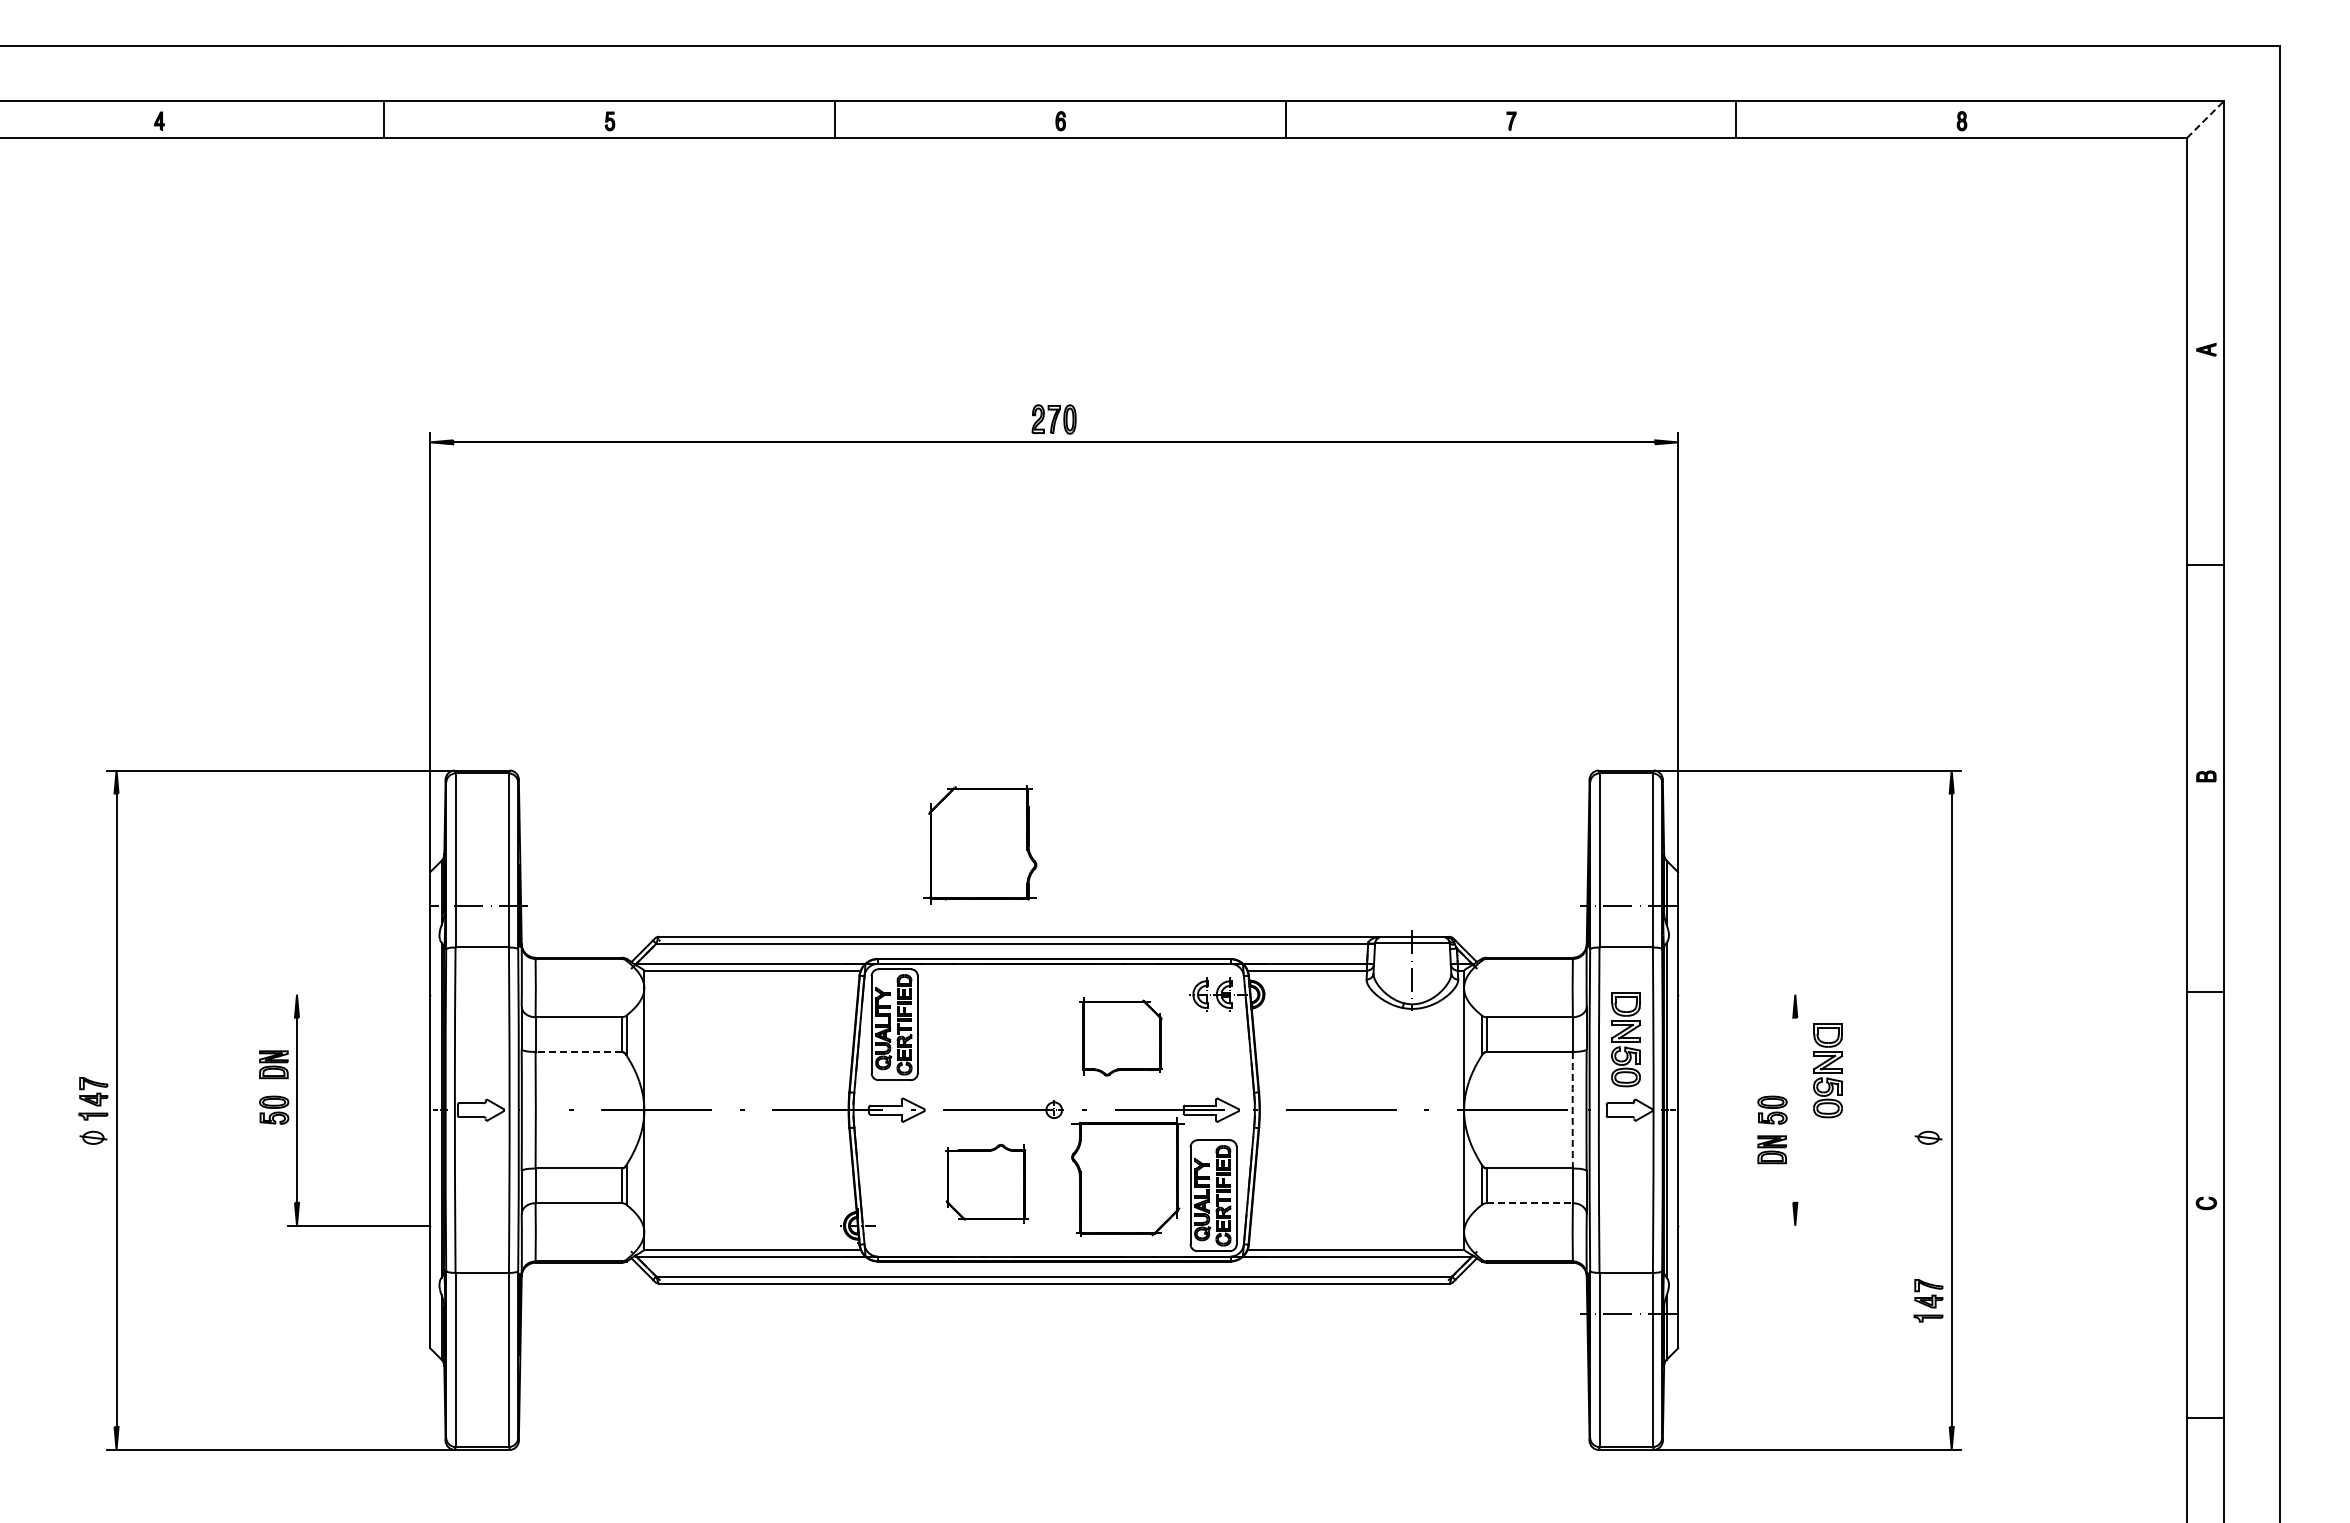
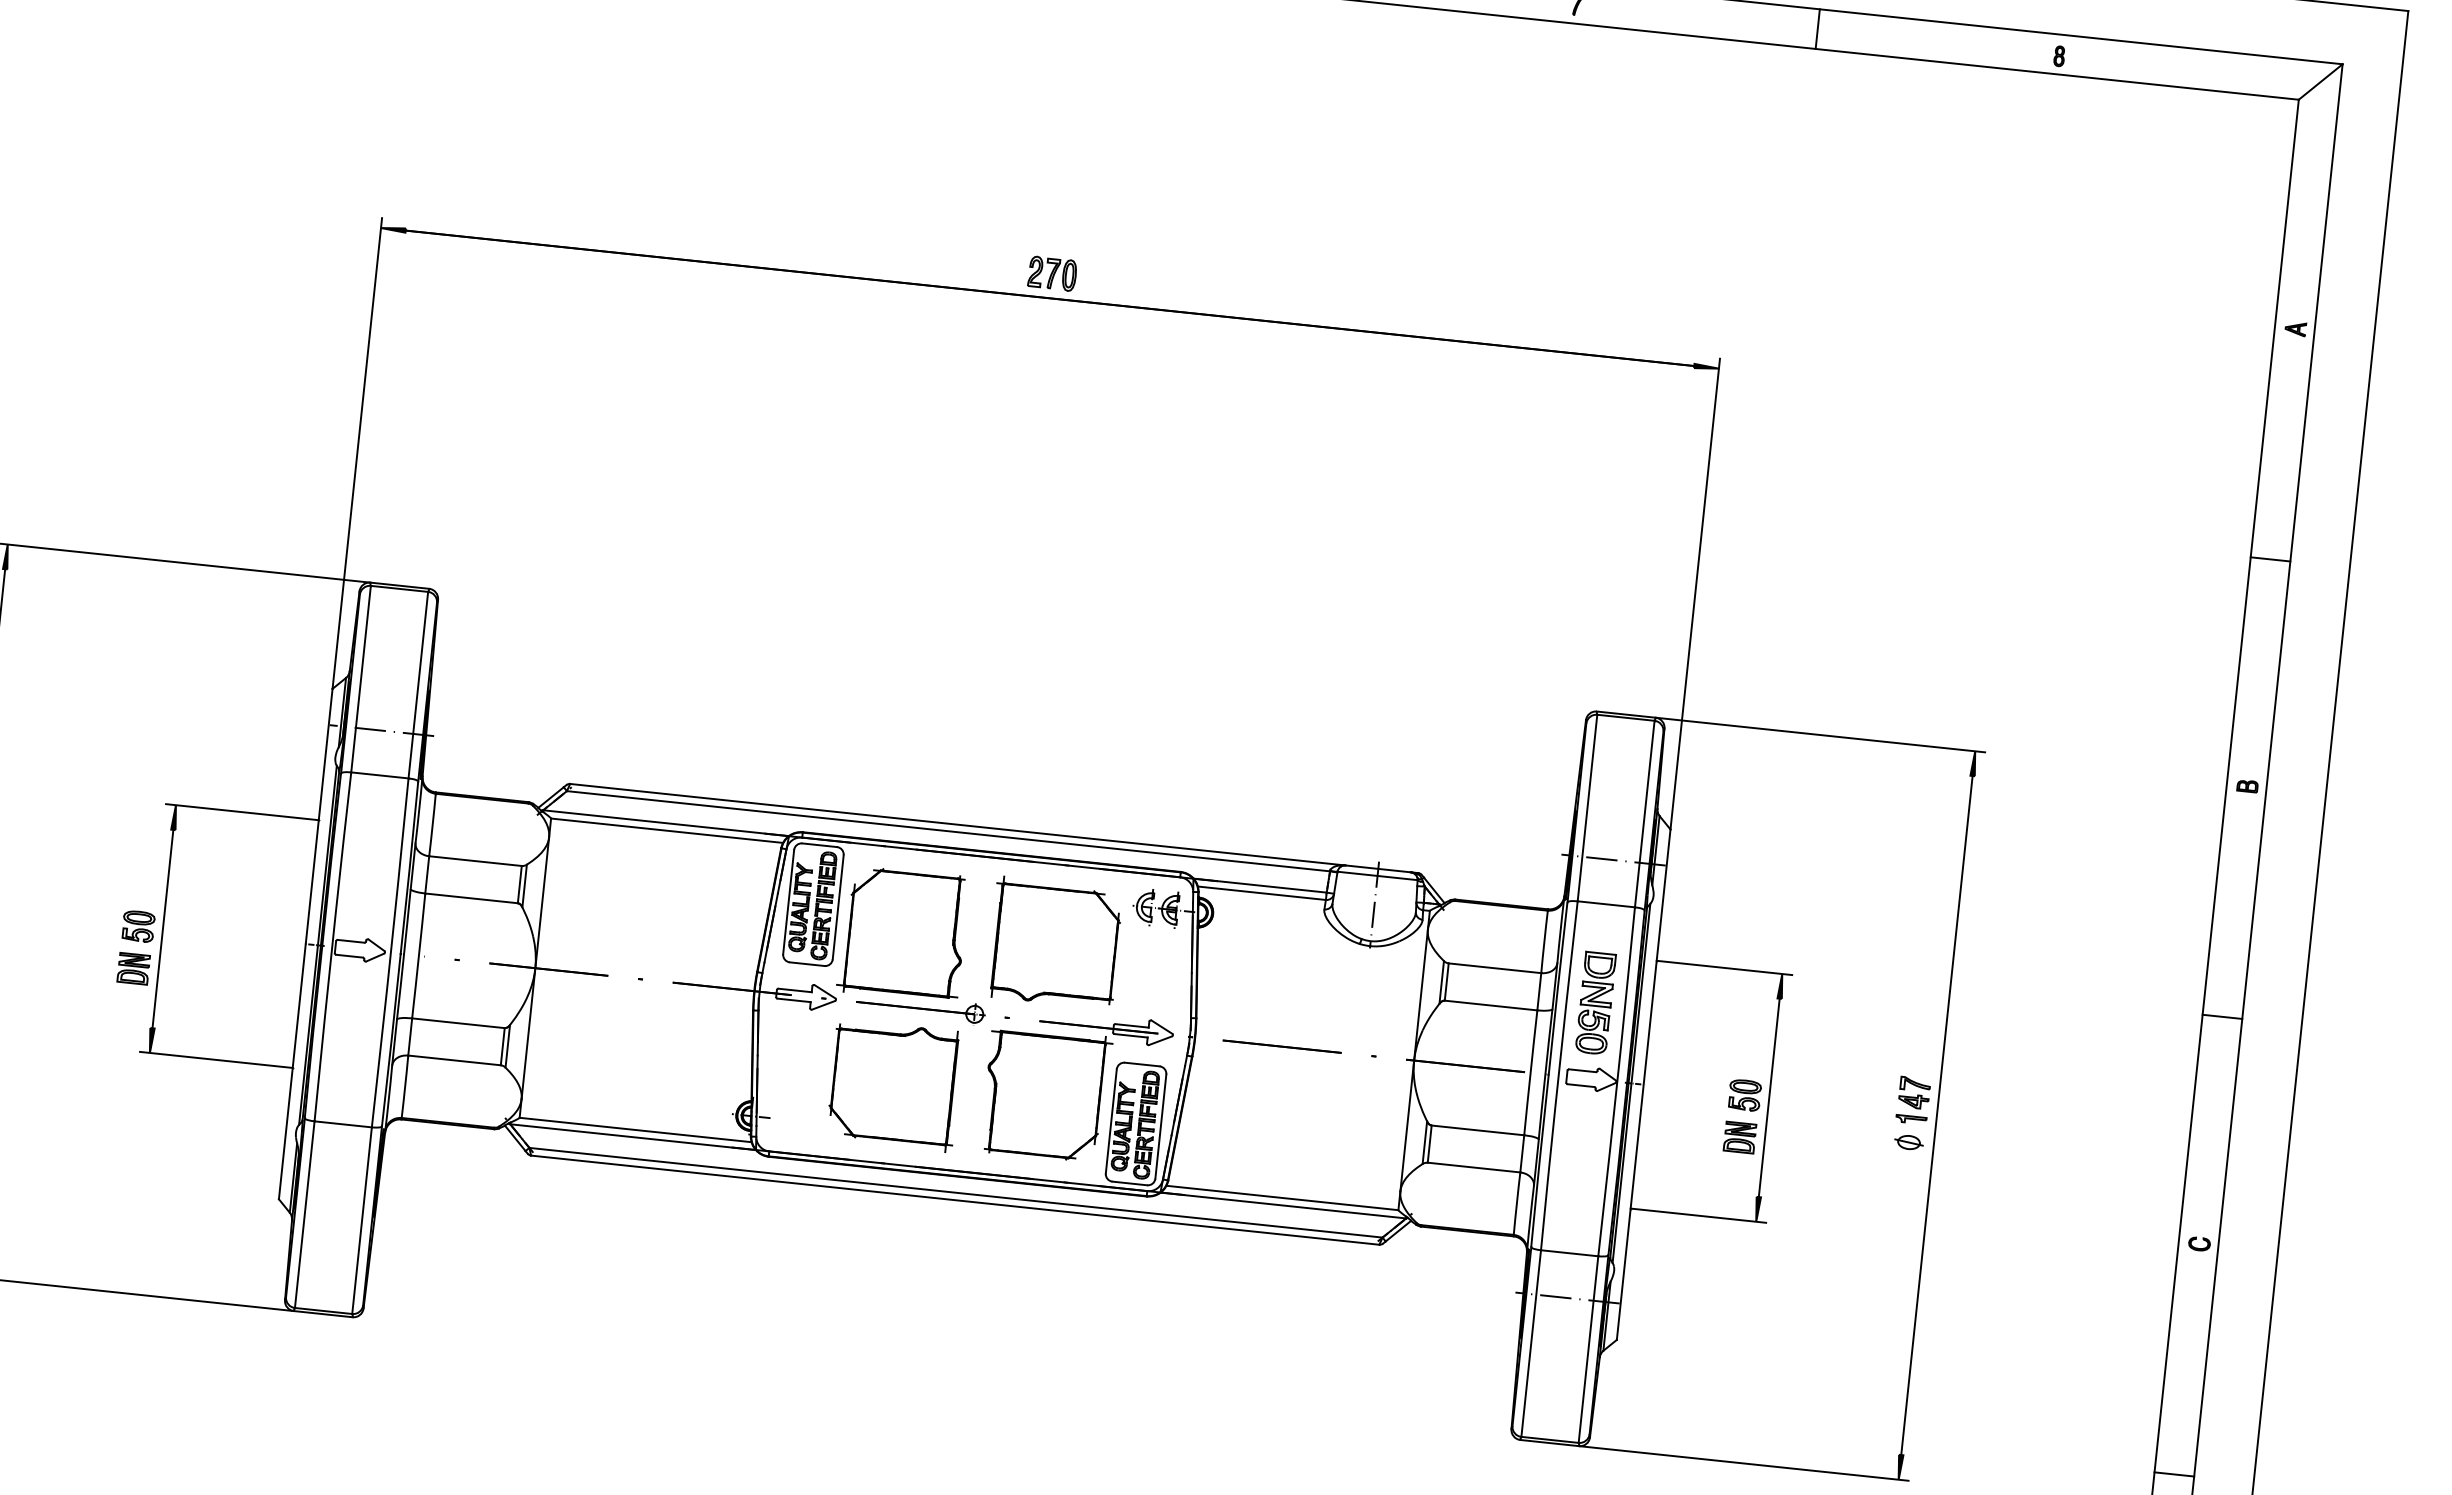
line: (2205, 119) -> (2320, 81), dashed -> solid
part: (980, 844) -> (903, 933), moved
line: (358, 994) -> (241, 811), added
line: (1741, 994) -> (1724, 967), added
part: (1120, 1036) -> (1054, 942), size x1.43
line: (578, 1052) -> (471, 898), dashed -> solid
part: (273, 1064) -> (133, 968), moved
part: (1828, 1070) -> (1809, 1059), removed
line: (1795, 1109) -> (1769, 1097), added
arc: (1572, 1110) -> (1530, 1073), dashed -> solid
part: (986, 1183) -> (893, 1085), size x1.43
line: (1530, 1203) -> (1474, 1168), dashed -> solid
line: (1741, 1225) -> (1698, 1215), added
part: (1928, 1300) -> (1913, 1100), moved

